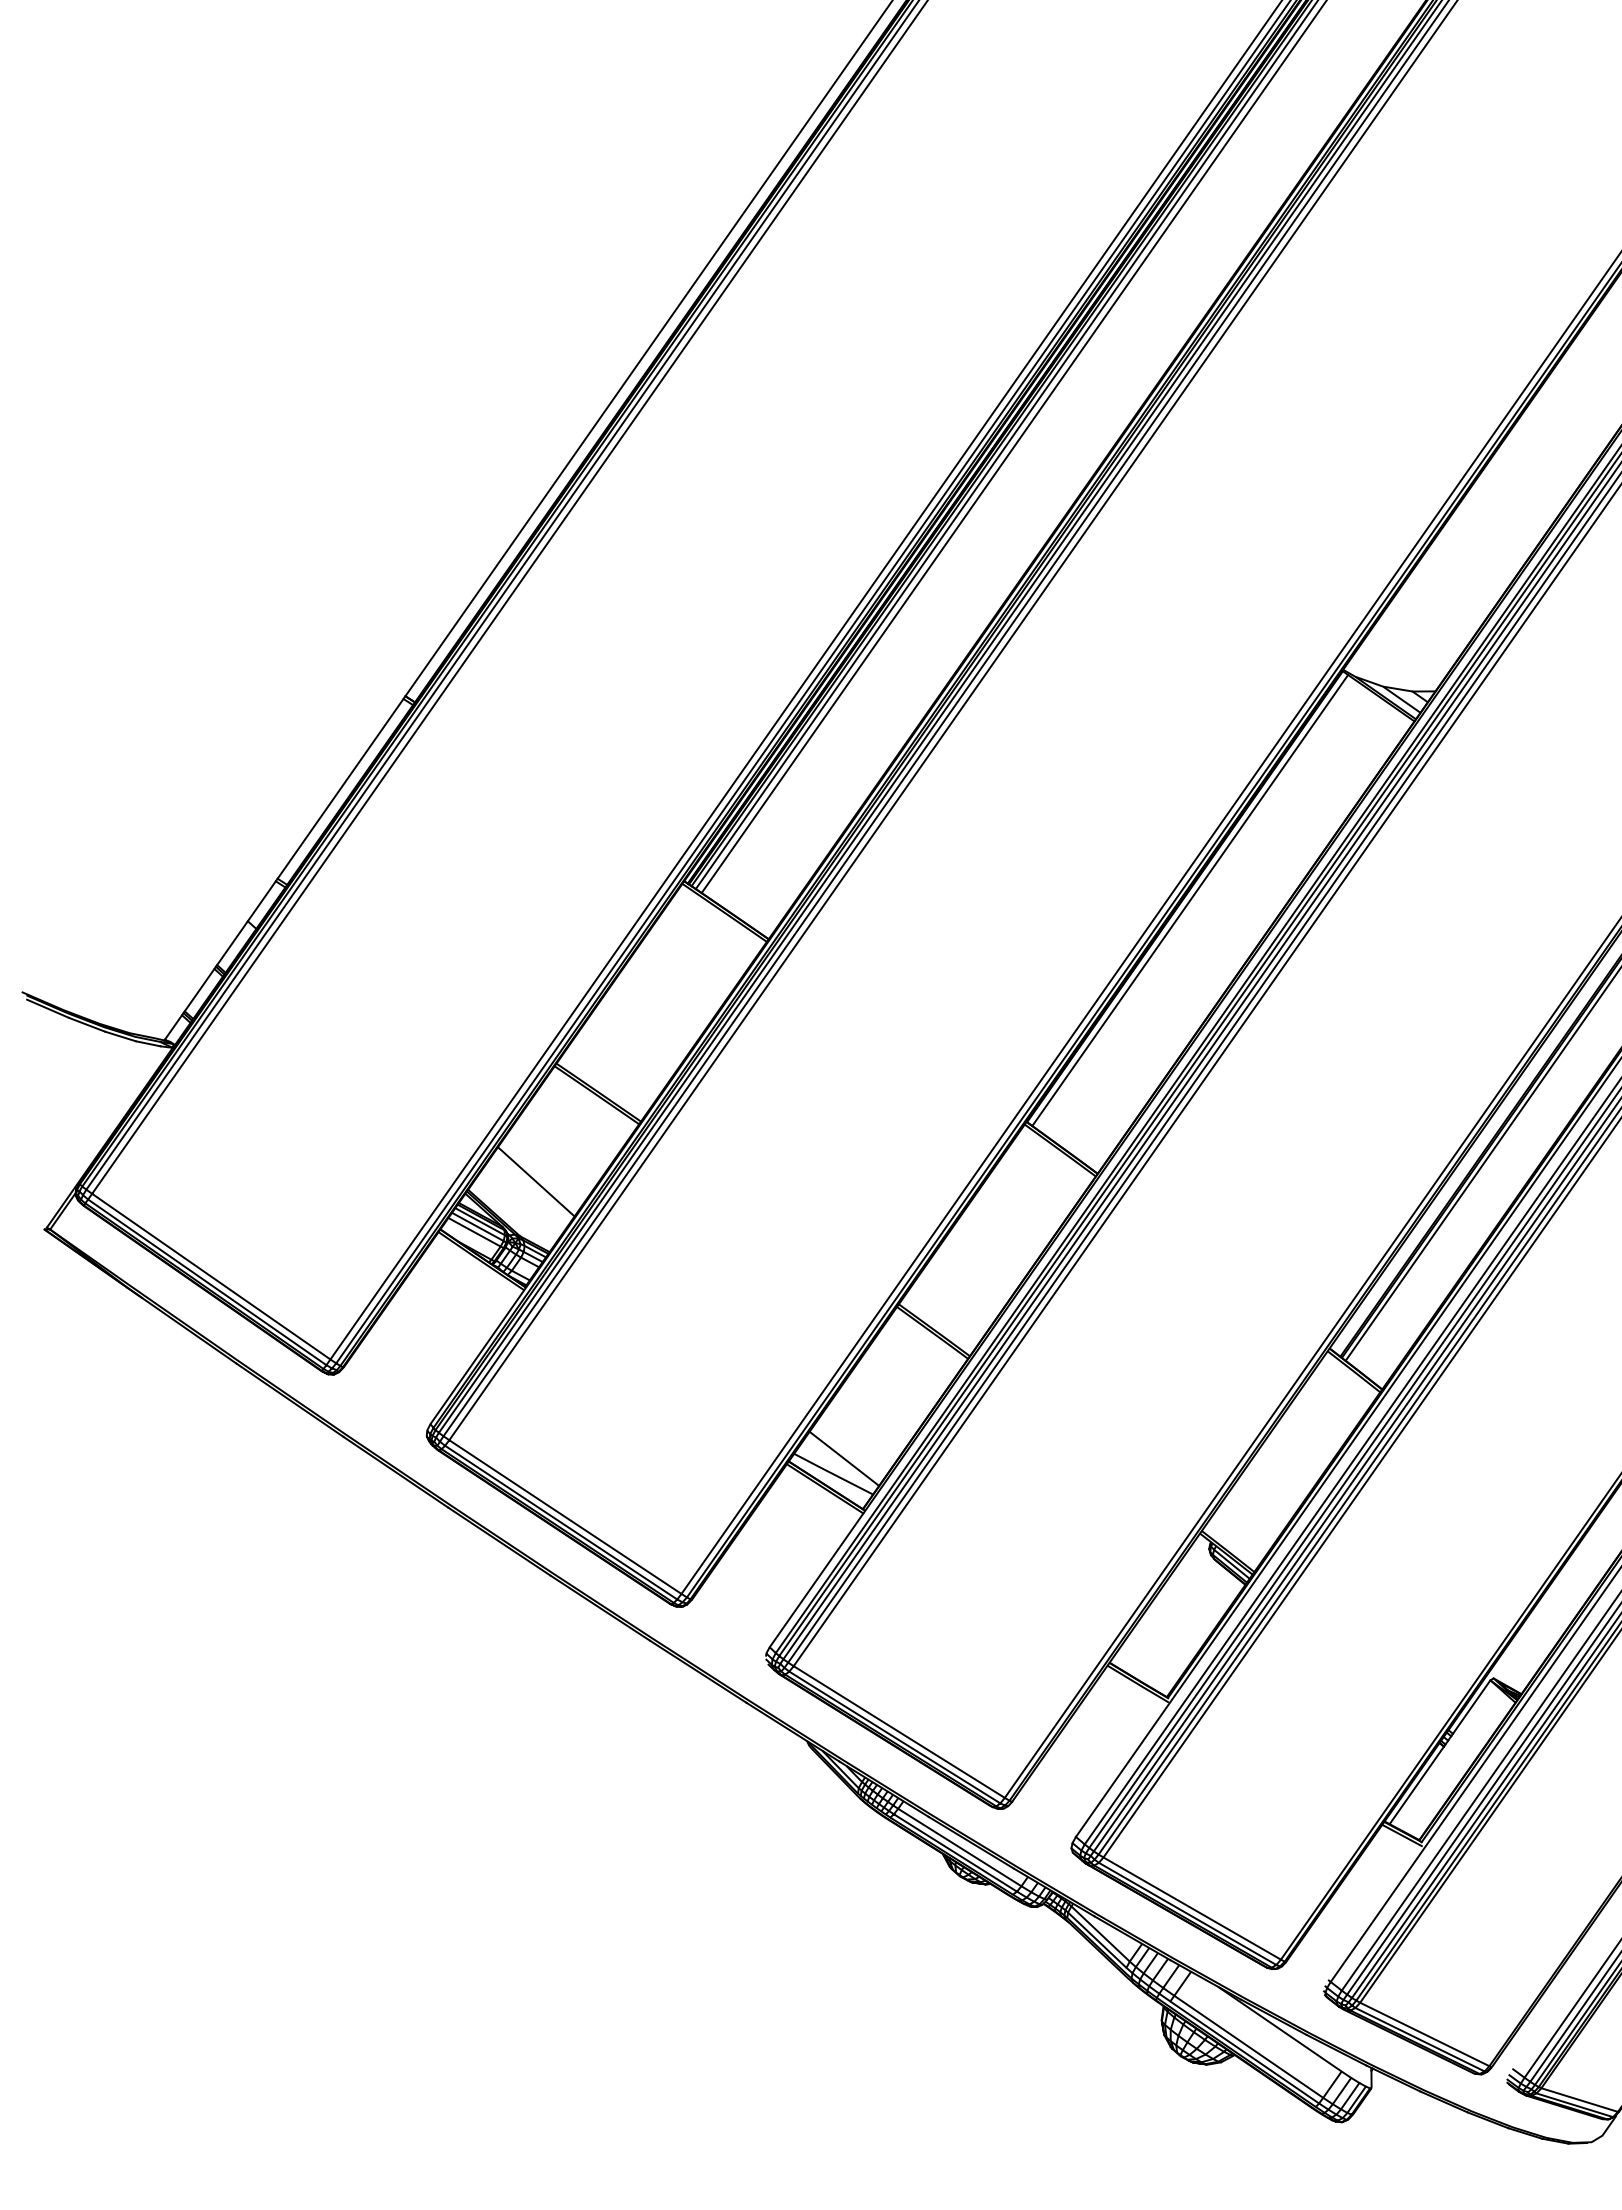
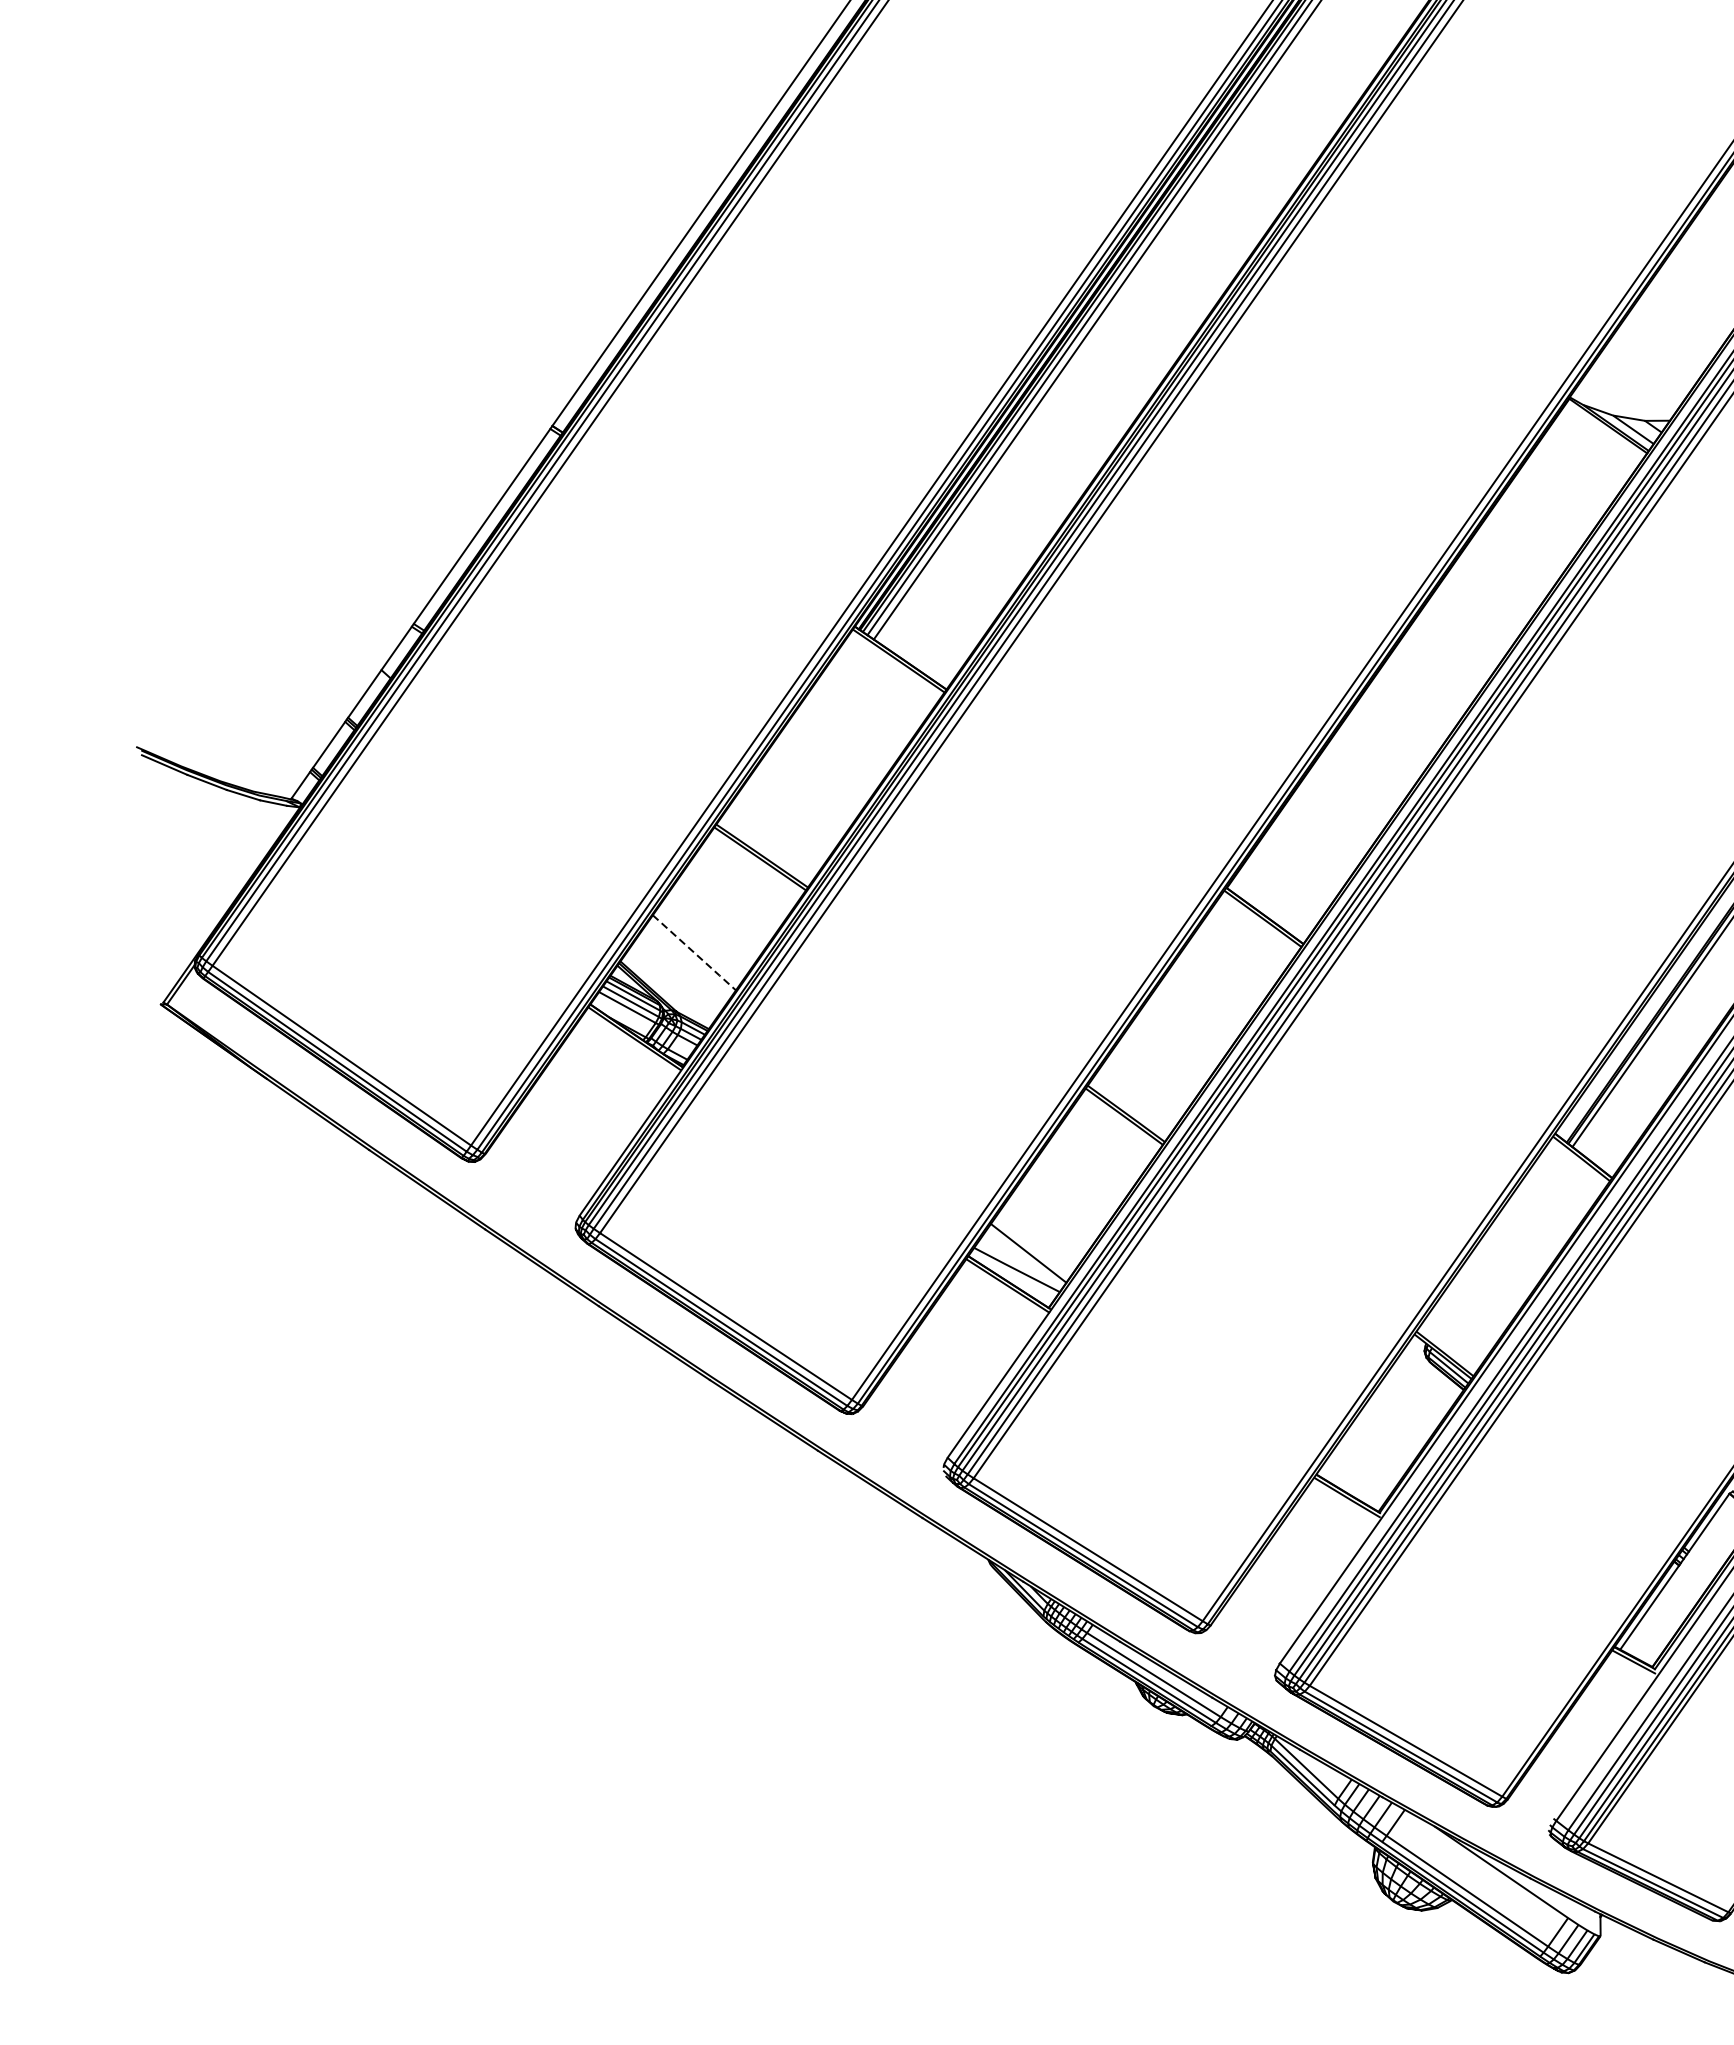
line: (1190, 900) -> (1404, 647), removed
line: (537, 1182) -> (695, 953), solid -> dashed

